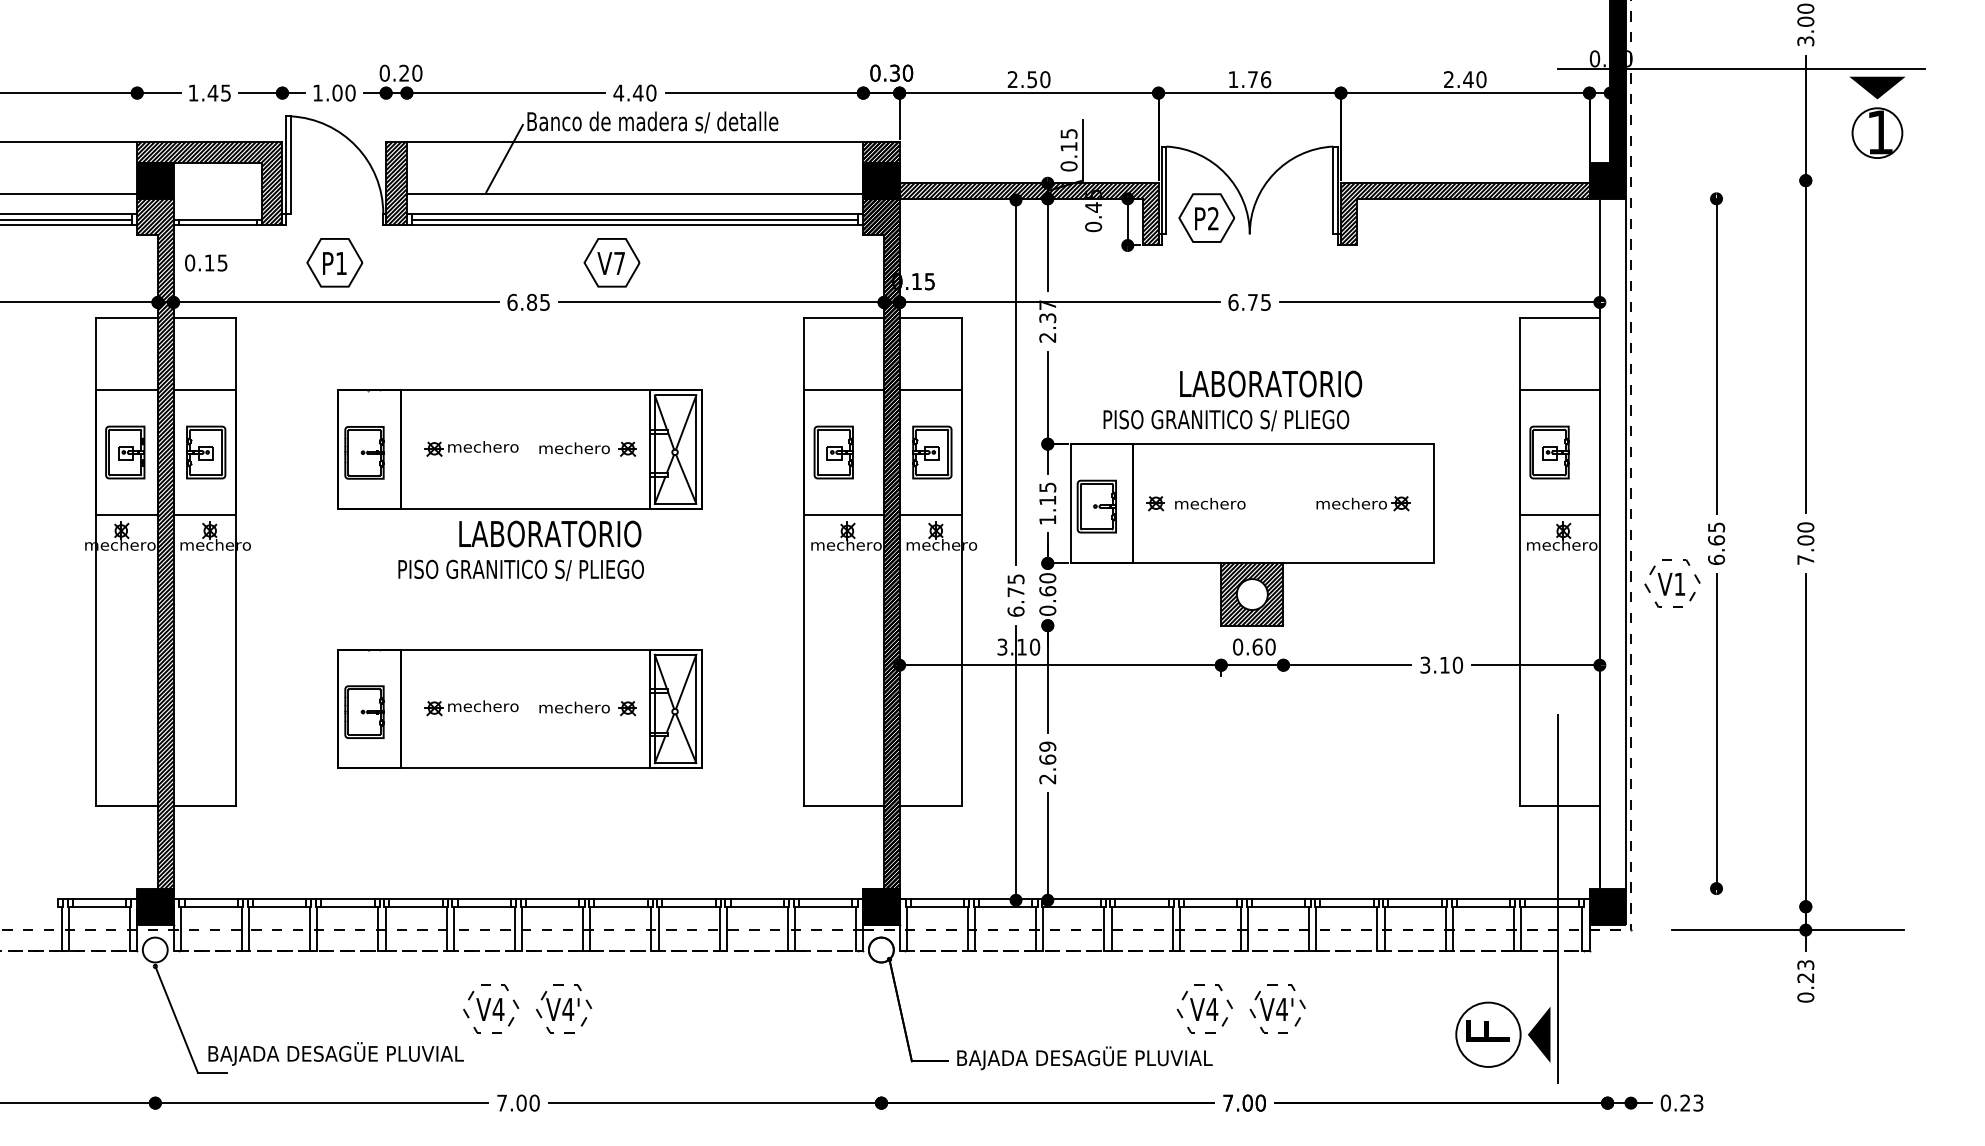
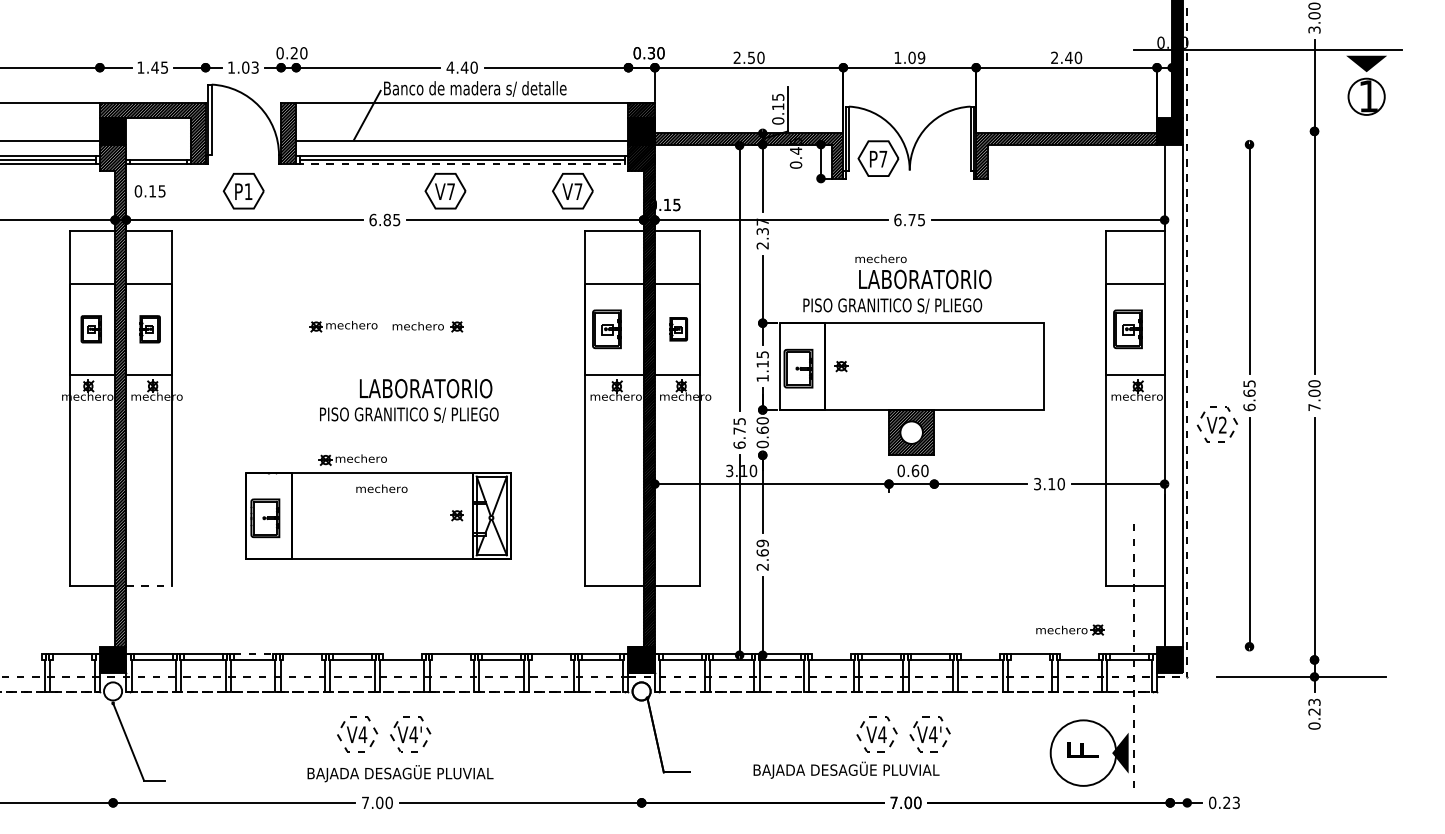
text: (1259, 79) -> (916, 57), 1.76 -> 1.09
text: (350, 92) -> (255, 67), 1.00 -> 1.03
text: (1213, 218) -> (883, 158), P2 -> P7
line: (635, 224) -> (462, 163), solid -> dashed
part: (786, 262) -> (572, 190), added
part: (519, 449) -> (378, 327), removed
part: (125, 452) -> (91, 329), size x0.7
part: (206, 452) -> (150, 329), size x0.7
part: (932, 452) -> (678, 329), size x0.6
text: (1210, 503) -> (881, 258), moved
part: (1363, 503) -> (1070, 629), moved
text: (550, 533) -> (426, 388), moved
text: (520, 570) -> (408, 415), moved
text: (1679, 583) -> (1222, 424), V1 -> V2
text: (574, 707) -> (381, 488), moved
part: (471, 708) -> (352, 460), moved
line: (205, 805) -> (149, 586), solid -> dashed
line: (1557, 898) -> (1133, 653), solid -> dashed
line: (347, 899) -> (253, 654), solid -> dashed
line: (552, 899) -> (402, 654), removed
line: (1141, 899) -> (830, 654), removed
line: (1346, 899) -> (980, 654), removed
line: (1483, 899) -> (1079, 654), removed
line: (99, 907) -> (72, 660), removed
line: (415, 907) -> (302, 660), removed
line: (620, 907) -> (451, 660), removed
line: (757, 907) -> (551, 660), removed
line: (1414, 907) -> (1029, 660), removed
circle: (1488, 1034) -> (1083, 752), size x1.4
text: (335, 1053) -> (400, 773), moved
text: (1084, 1058) -> (846, 770), moved

